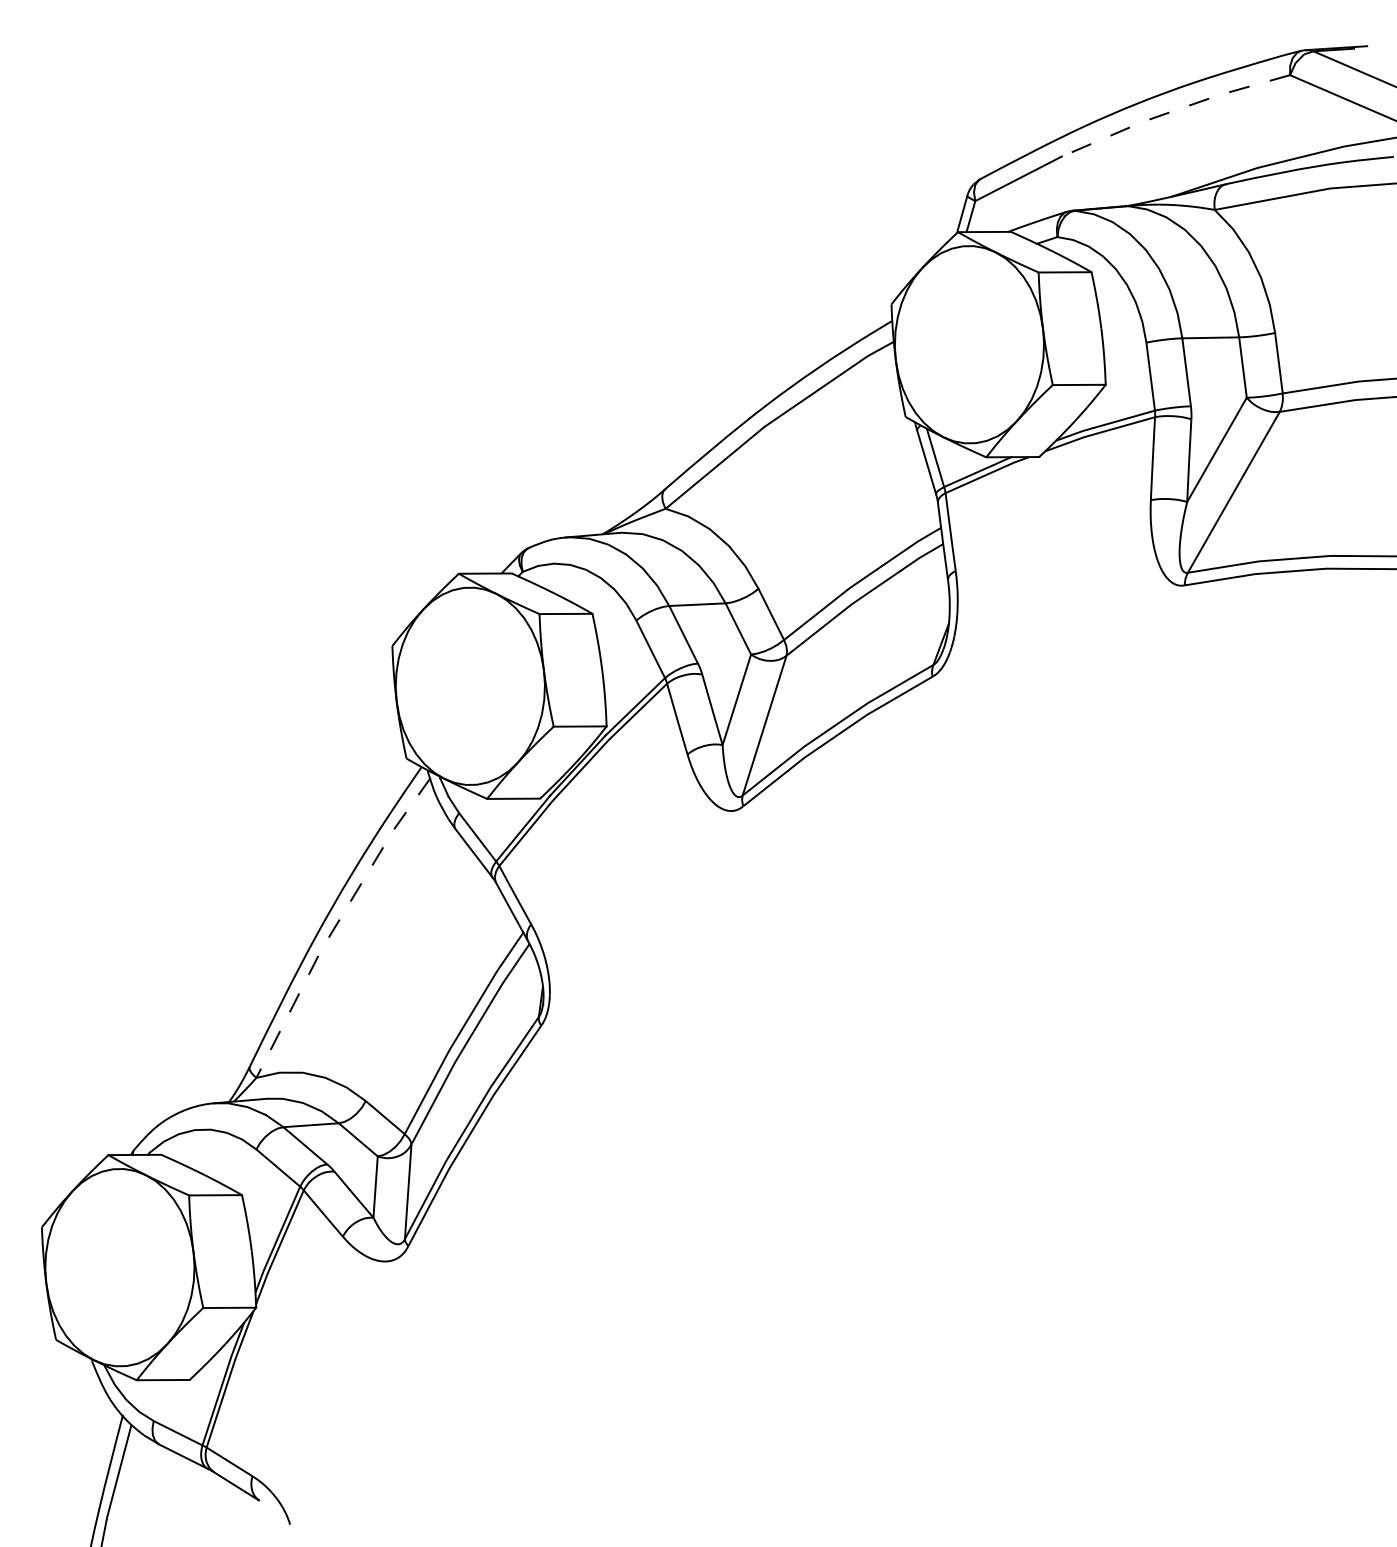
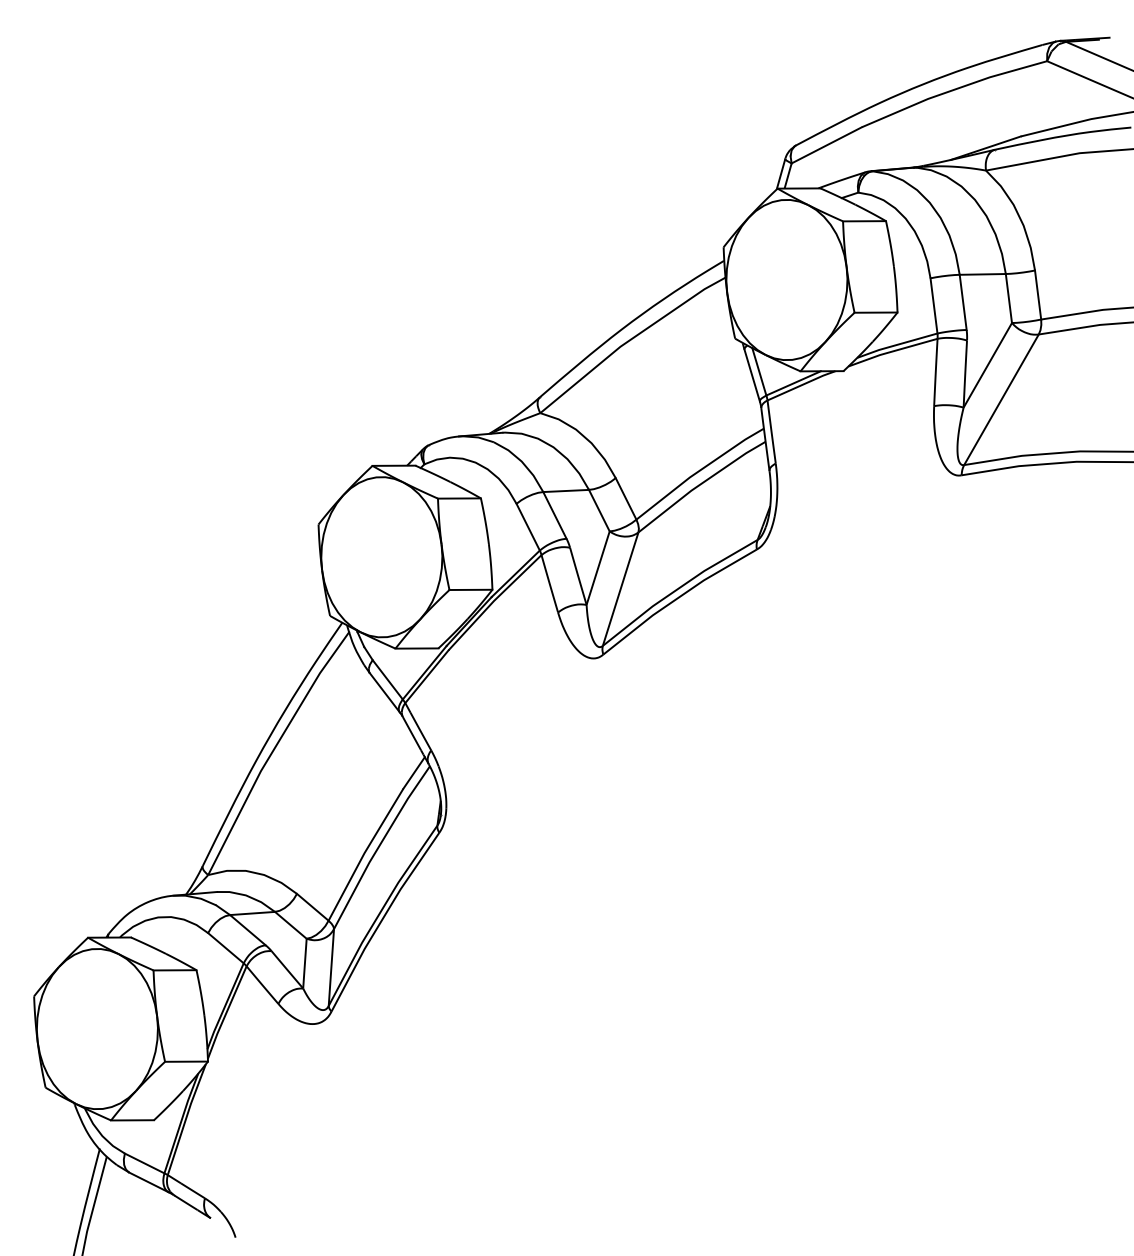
line: (1174, 111) -> (953, 90), dashed -> solid
line: (336, 923) -> (273, 749), dashed -> solid

